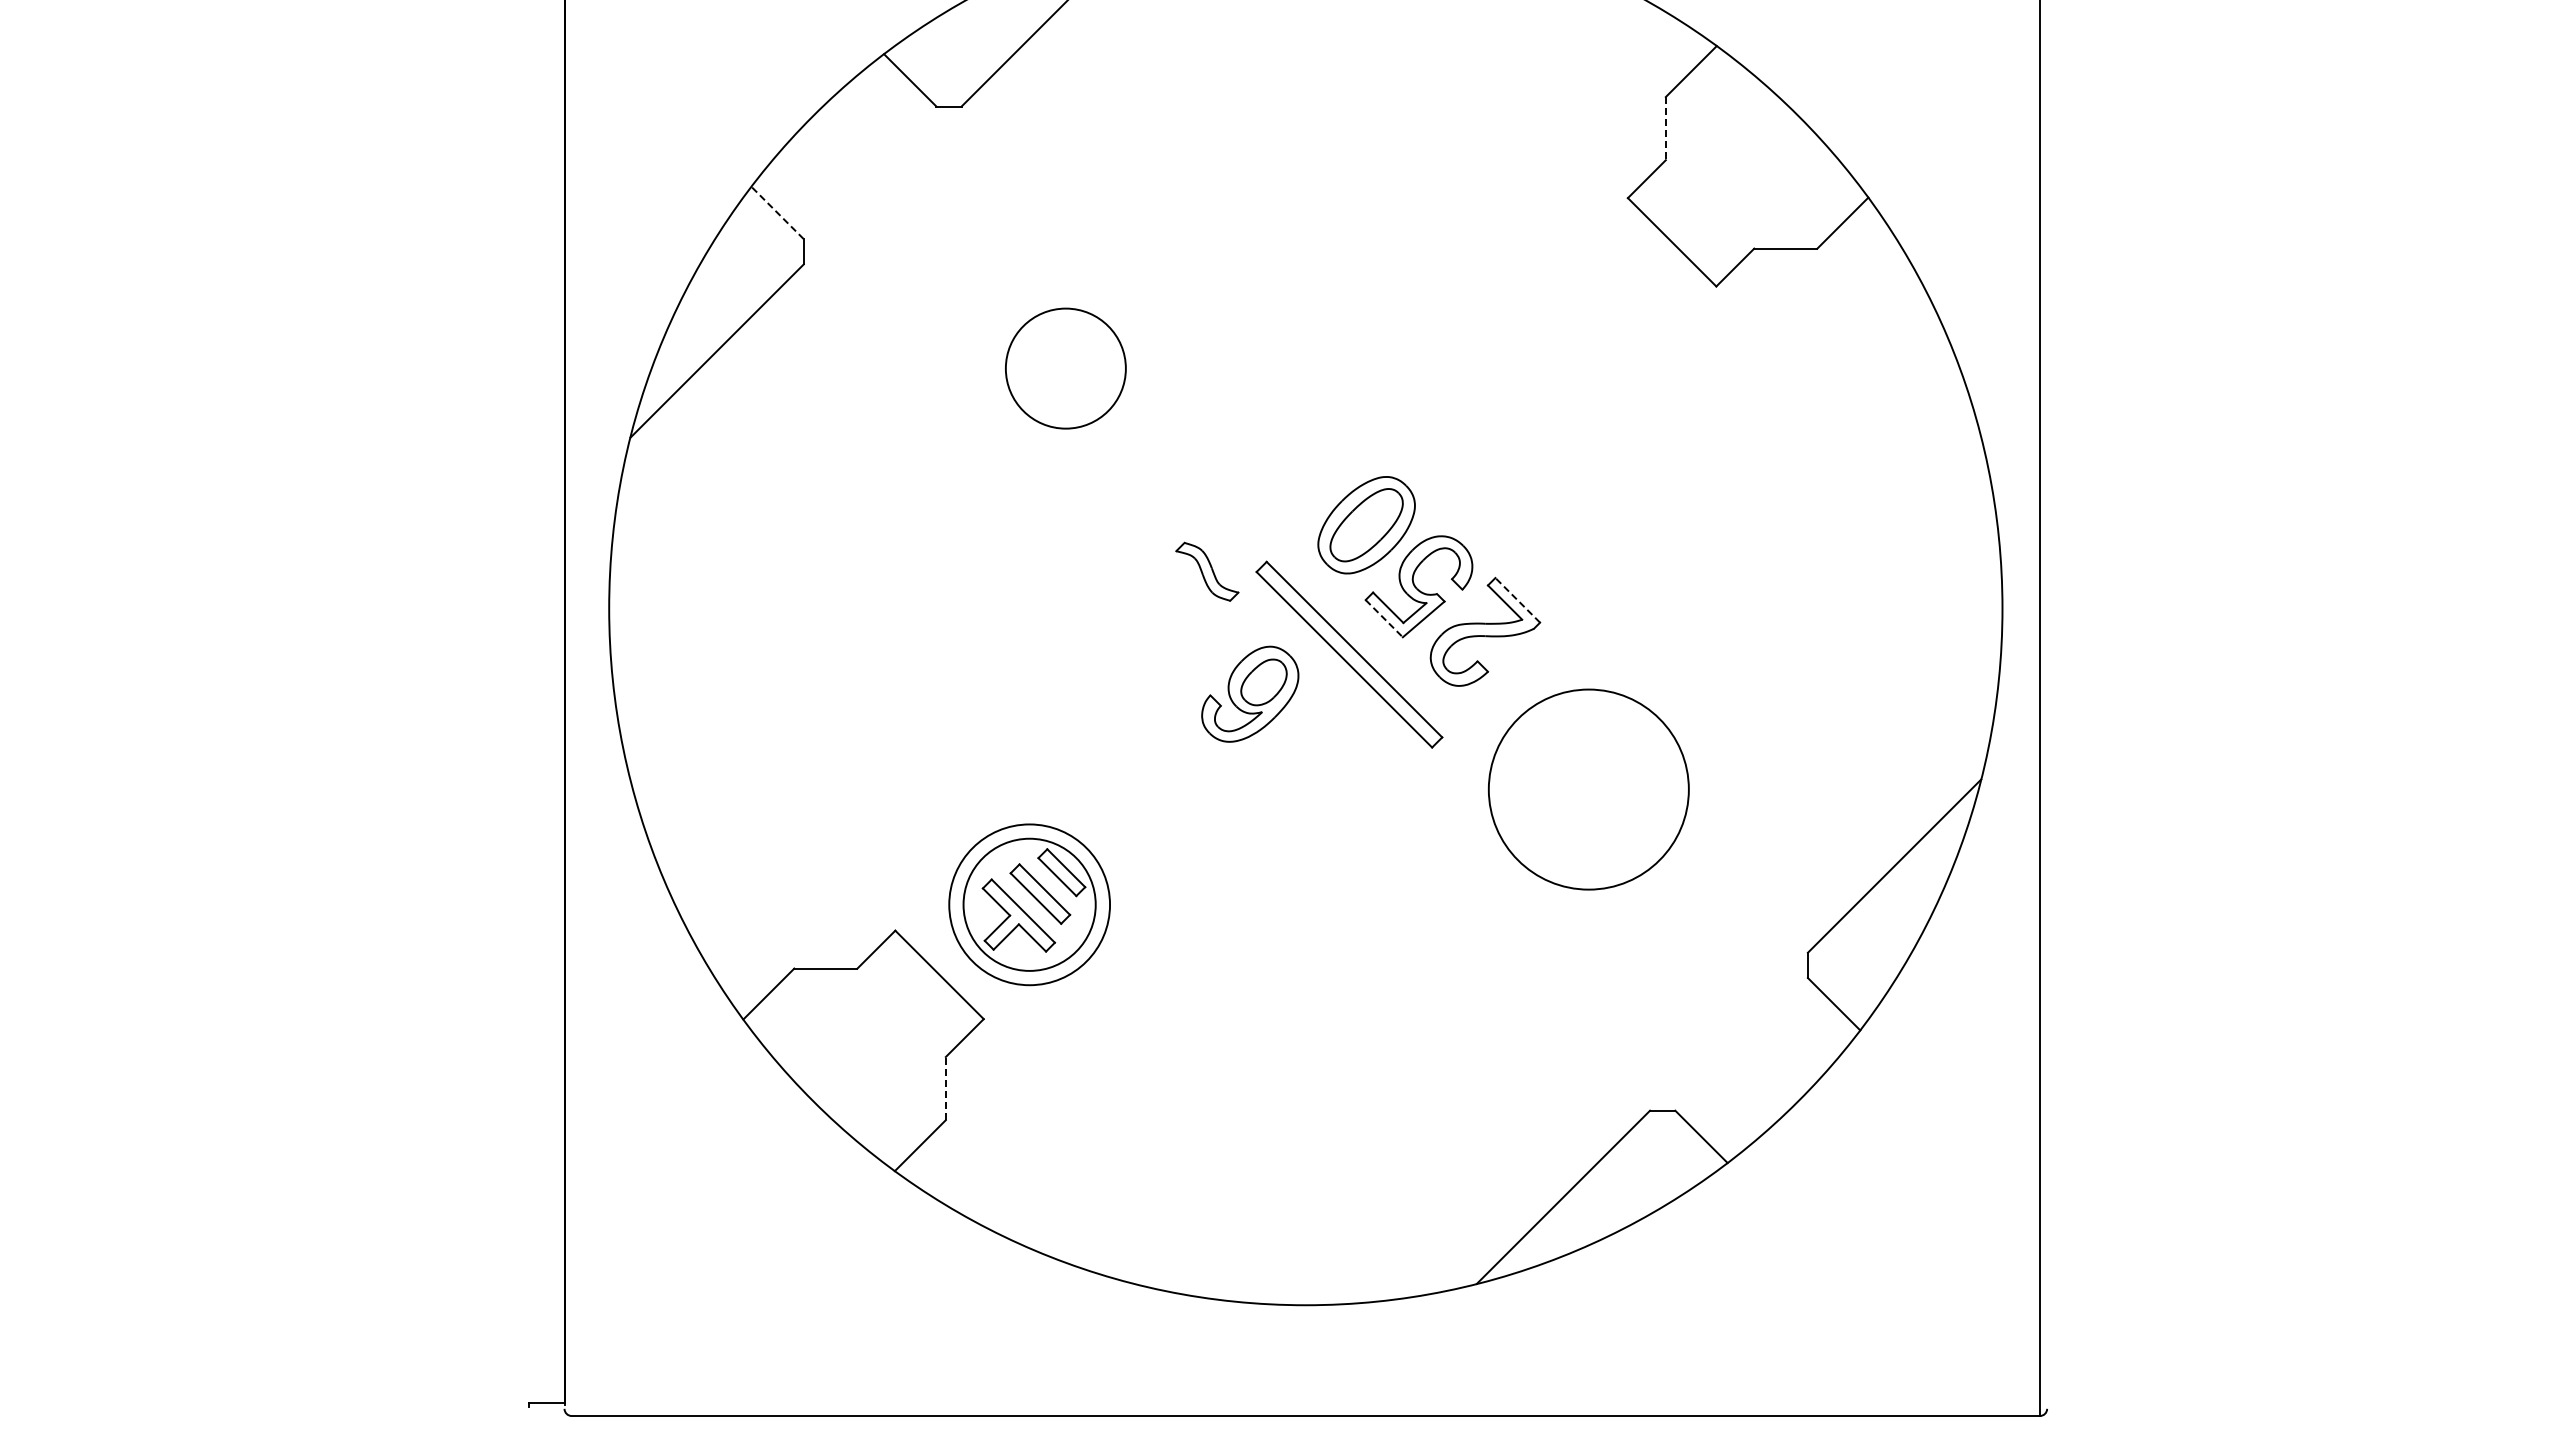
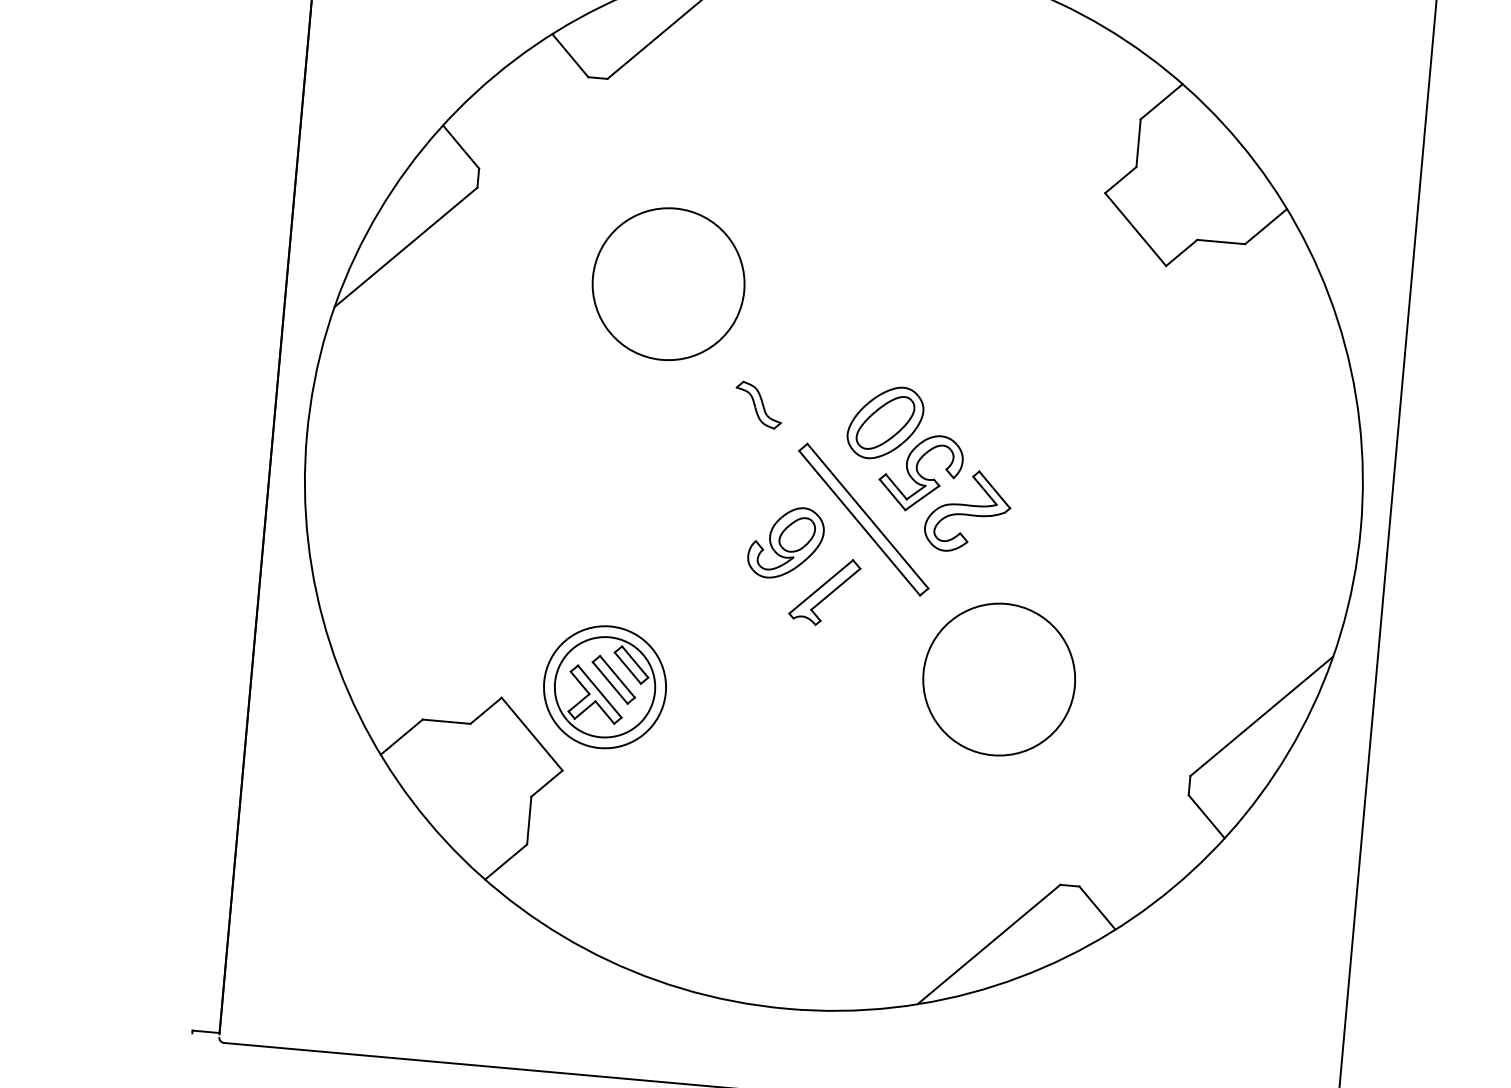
line: (1665, 128) -> (1138, 143), dashed -> solid
line: (777, 212) -> (461, 146), dashed -> solid
circle: (1065, 368) -> (668, 284), size x1.67
part: (1207, 571) -> (758, 404), moved
line: (1517, 600) -> (994, 490), dashed -> solid
line: (1384, 619) -> (892, 495), dashed -> solid
part: (1306, 753) -> (824, 591), added
circle: (1588, 789) -> (998, 679), moved
line: (945, 1088) -> (528, 820), dashed -> solid

